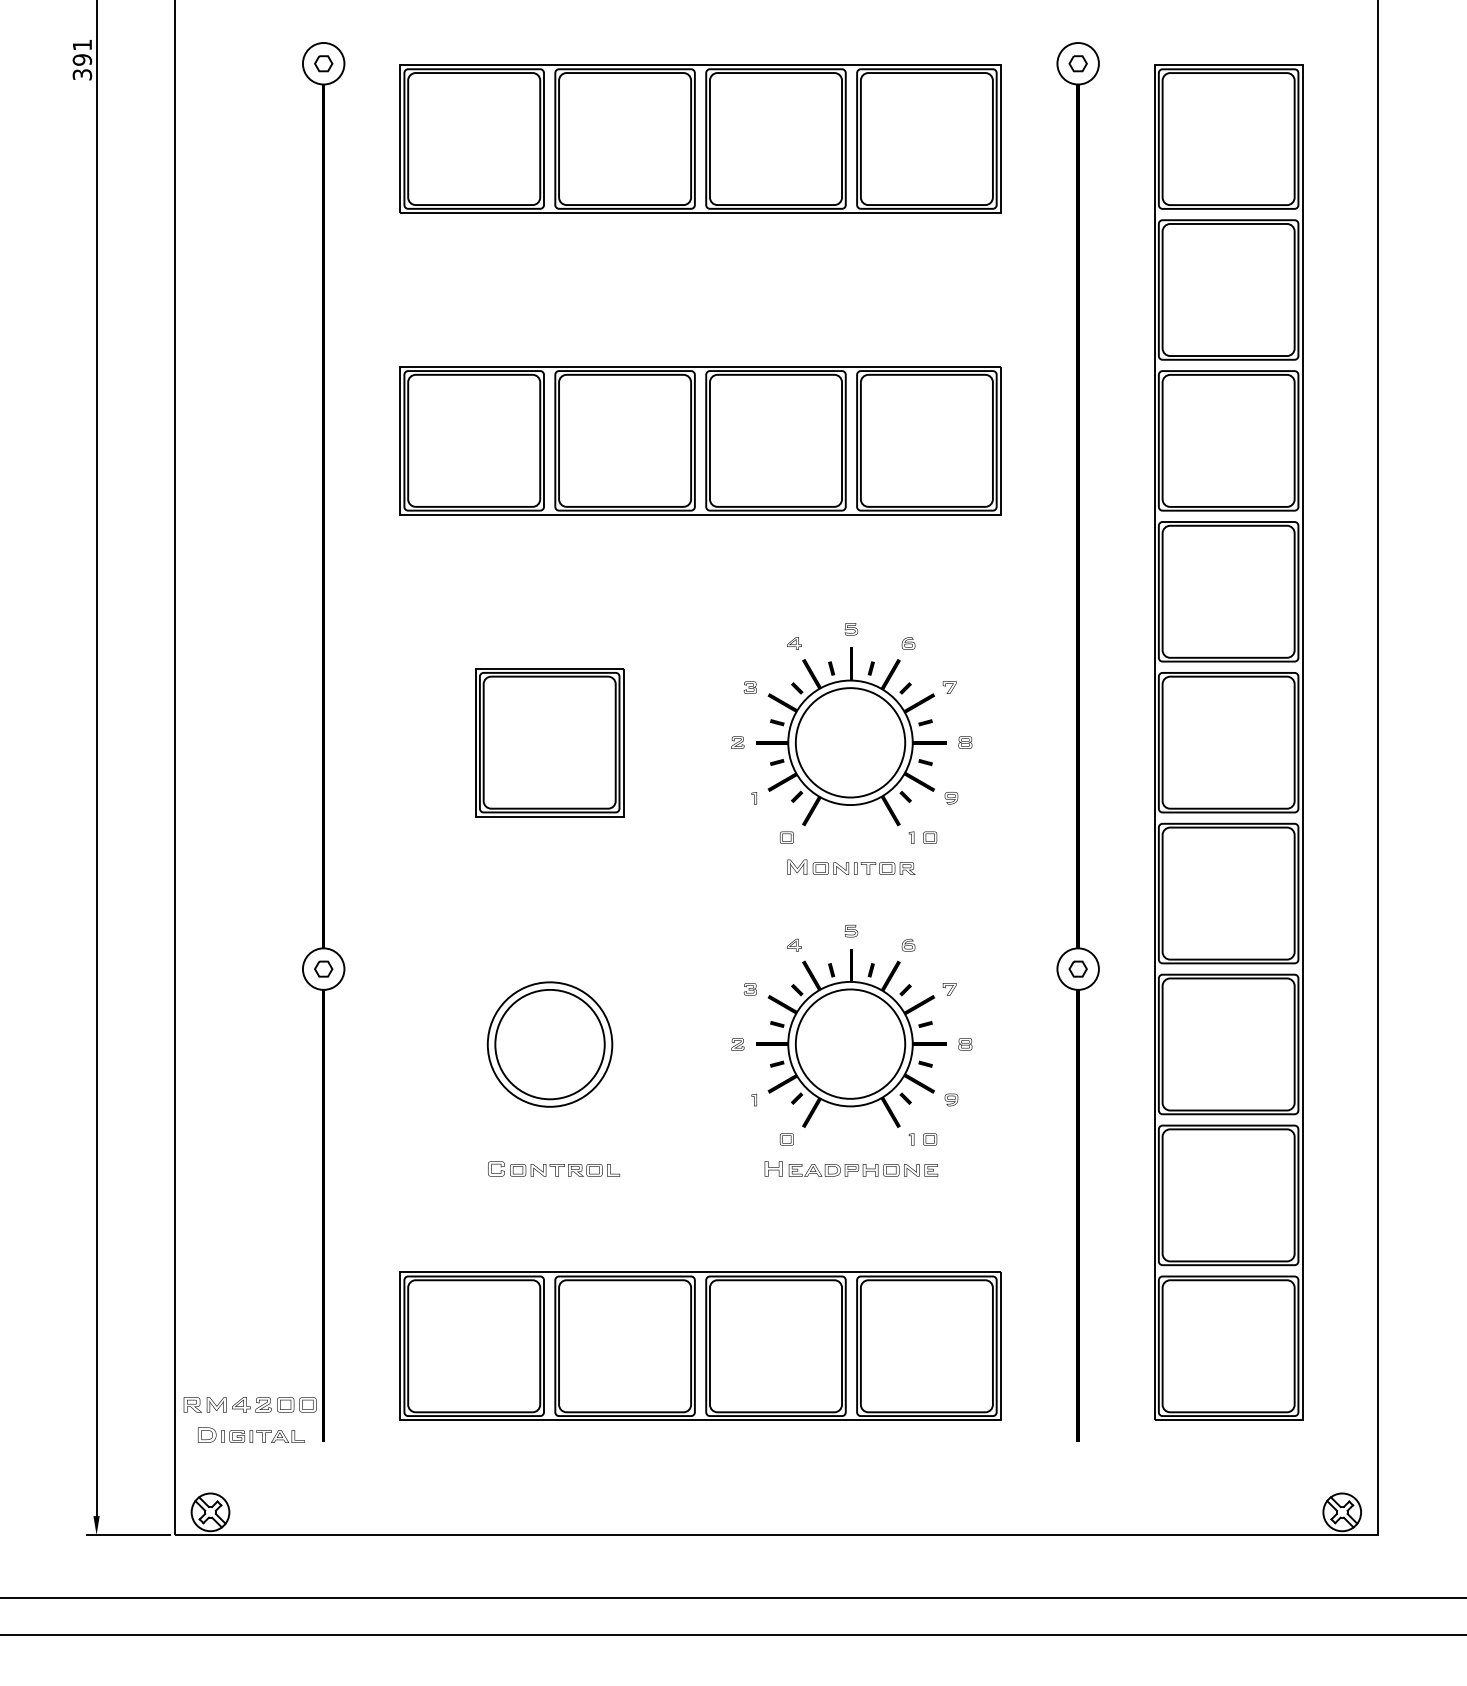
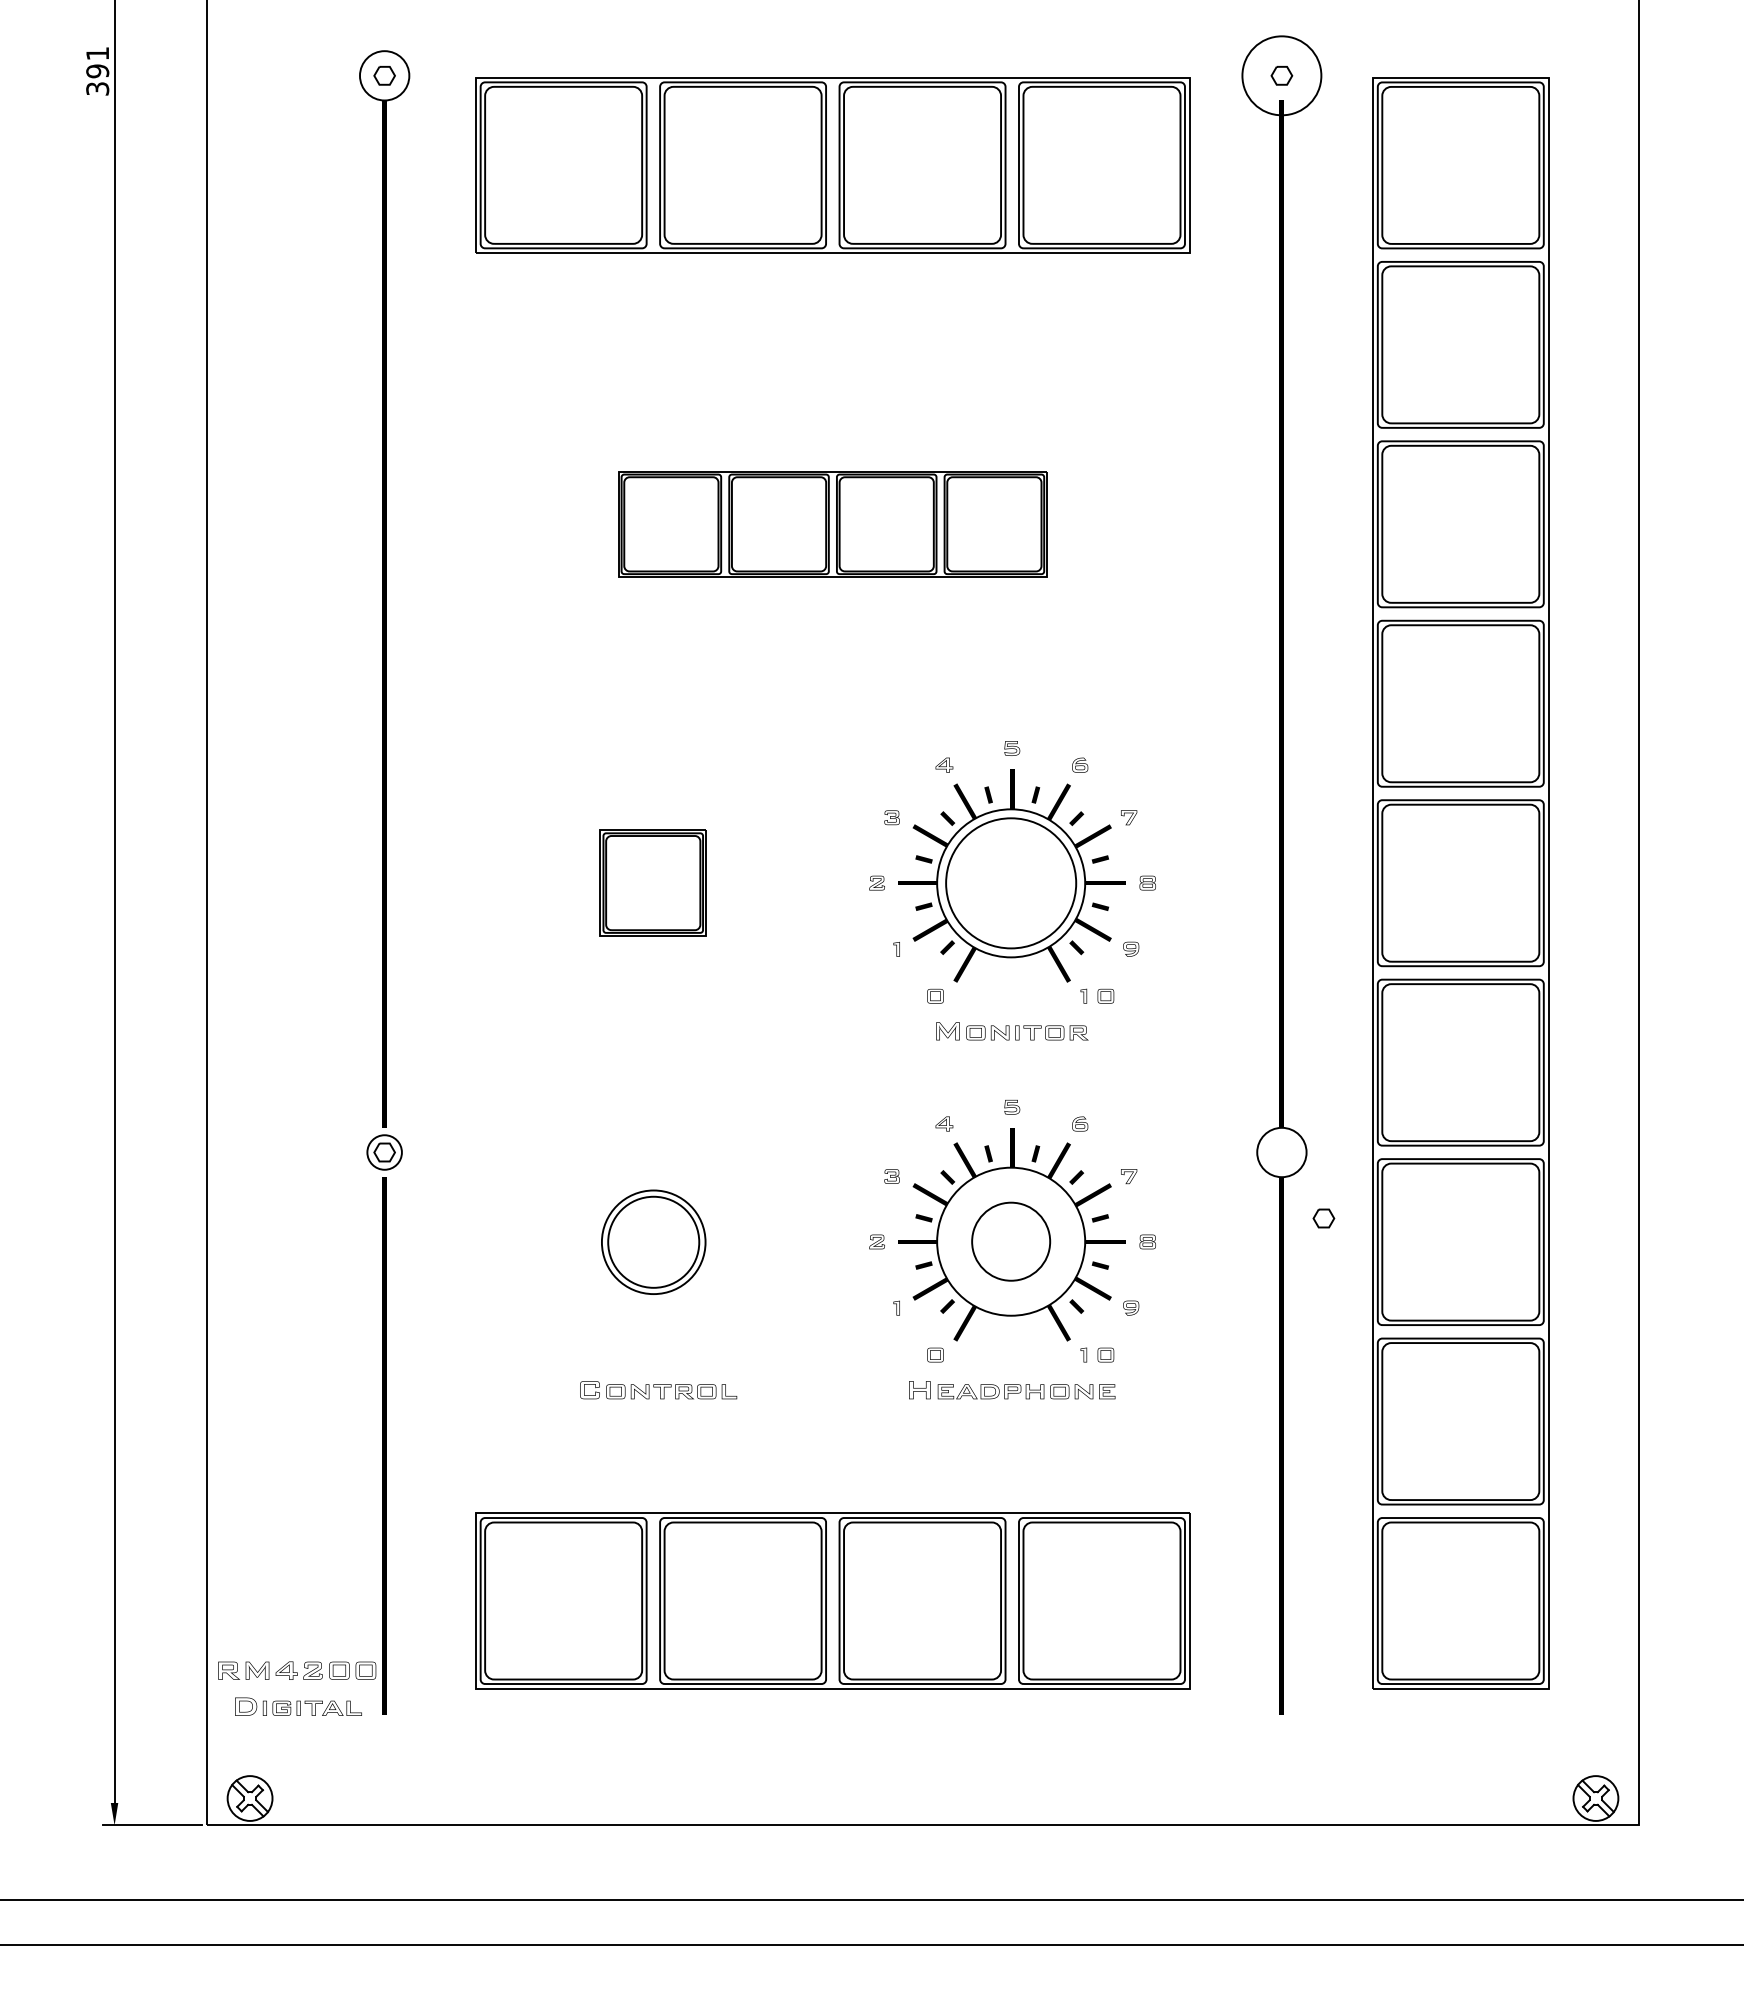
circle: (1077, 63) -> (1281, 75), size x1.6
part: (700, 441) -> (832, 524), size x0.6
part: (548, 742) -> (652, 882), size x0.6
circle: (323, 969) -> (384, 1152), size x0.7
part: (1077, 969) -> (1323, 1218), moved
circle: (850, 1043) -> (1011, 1241), size x0.6
part: (549, 1044) -> (653, 1242), size x0.7

